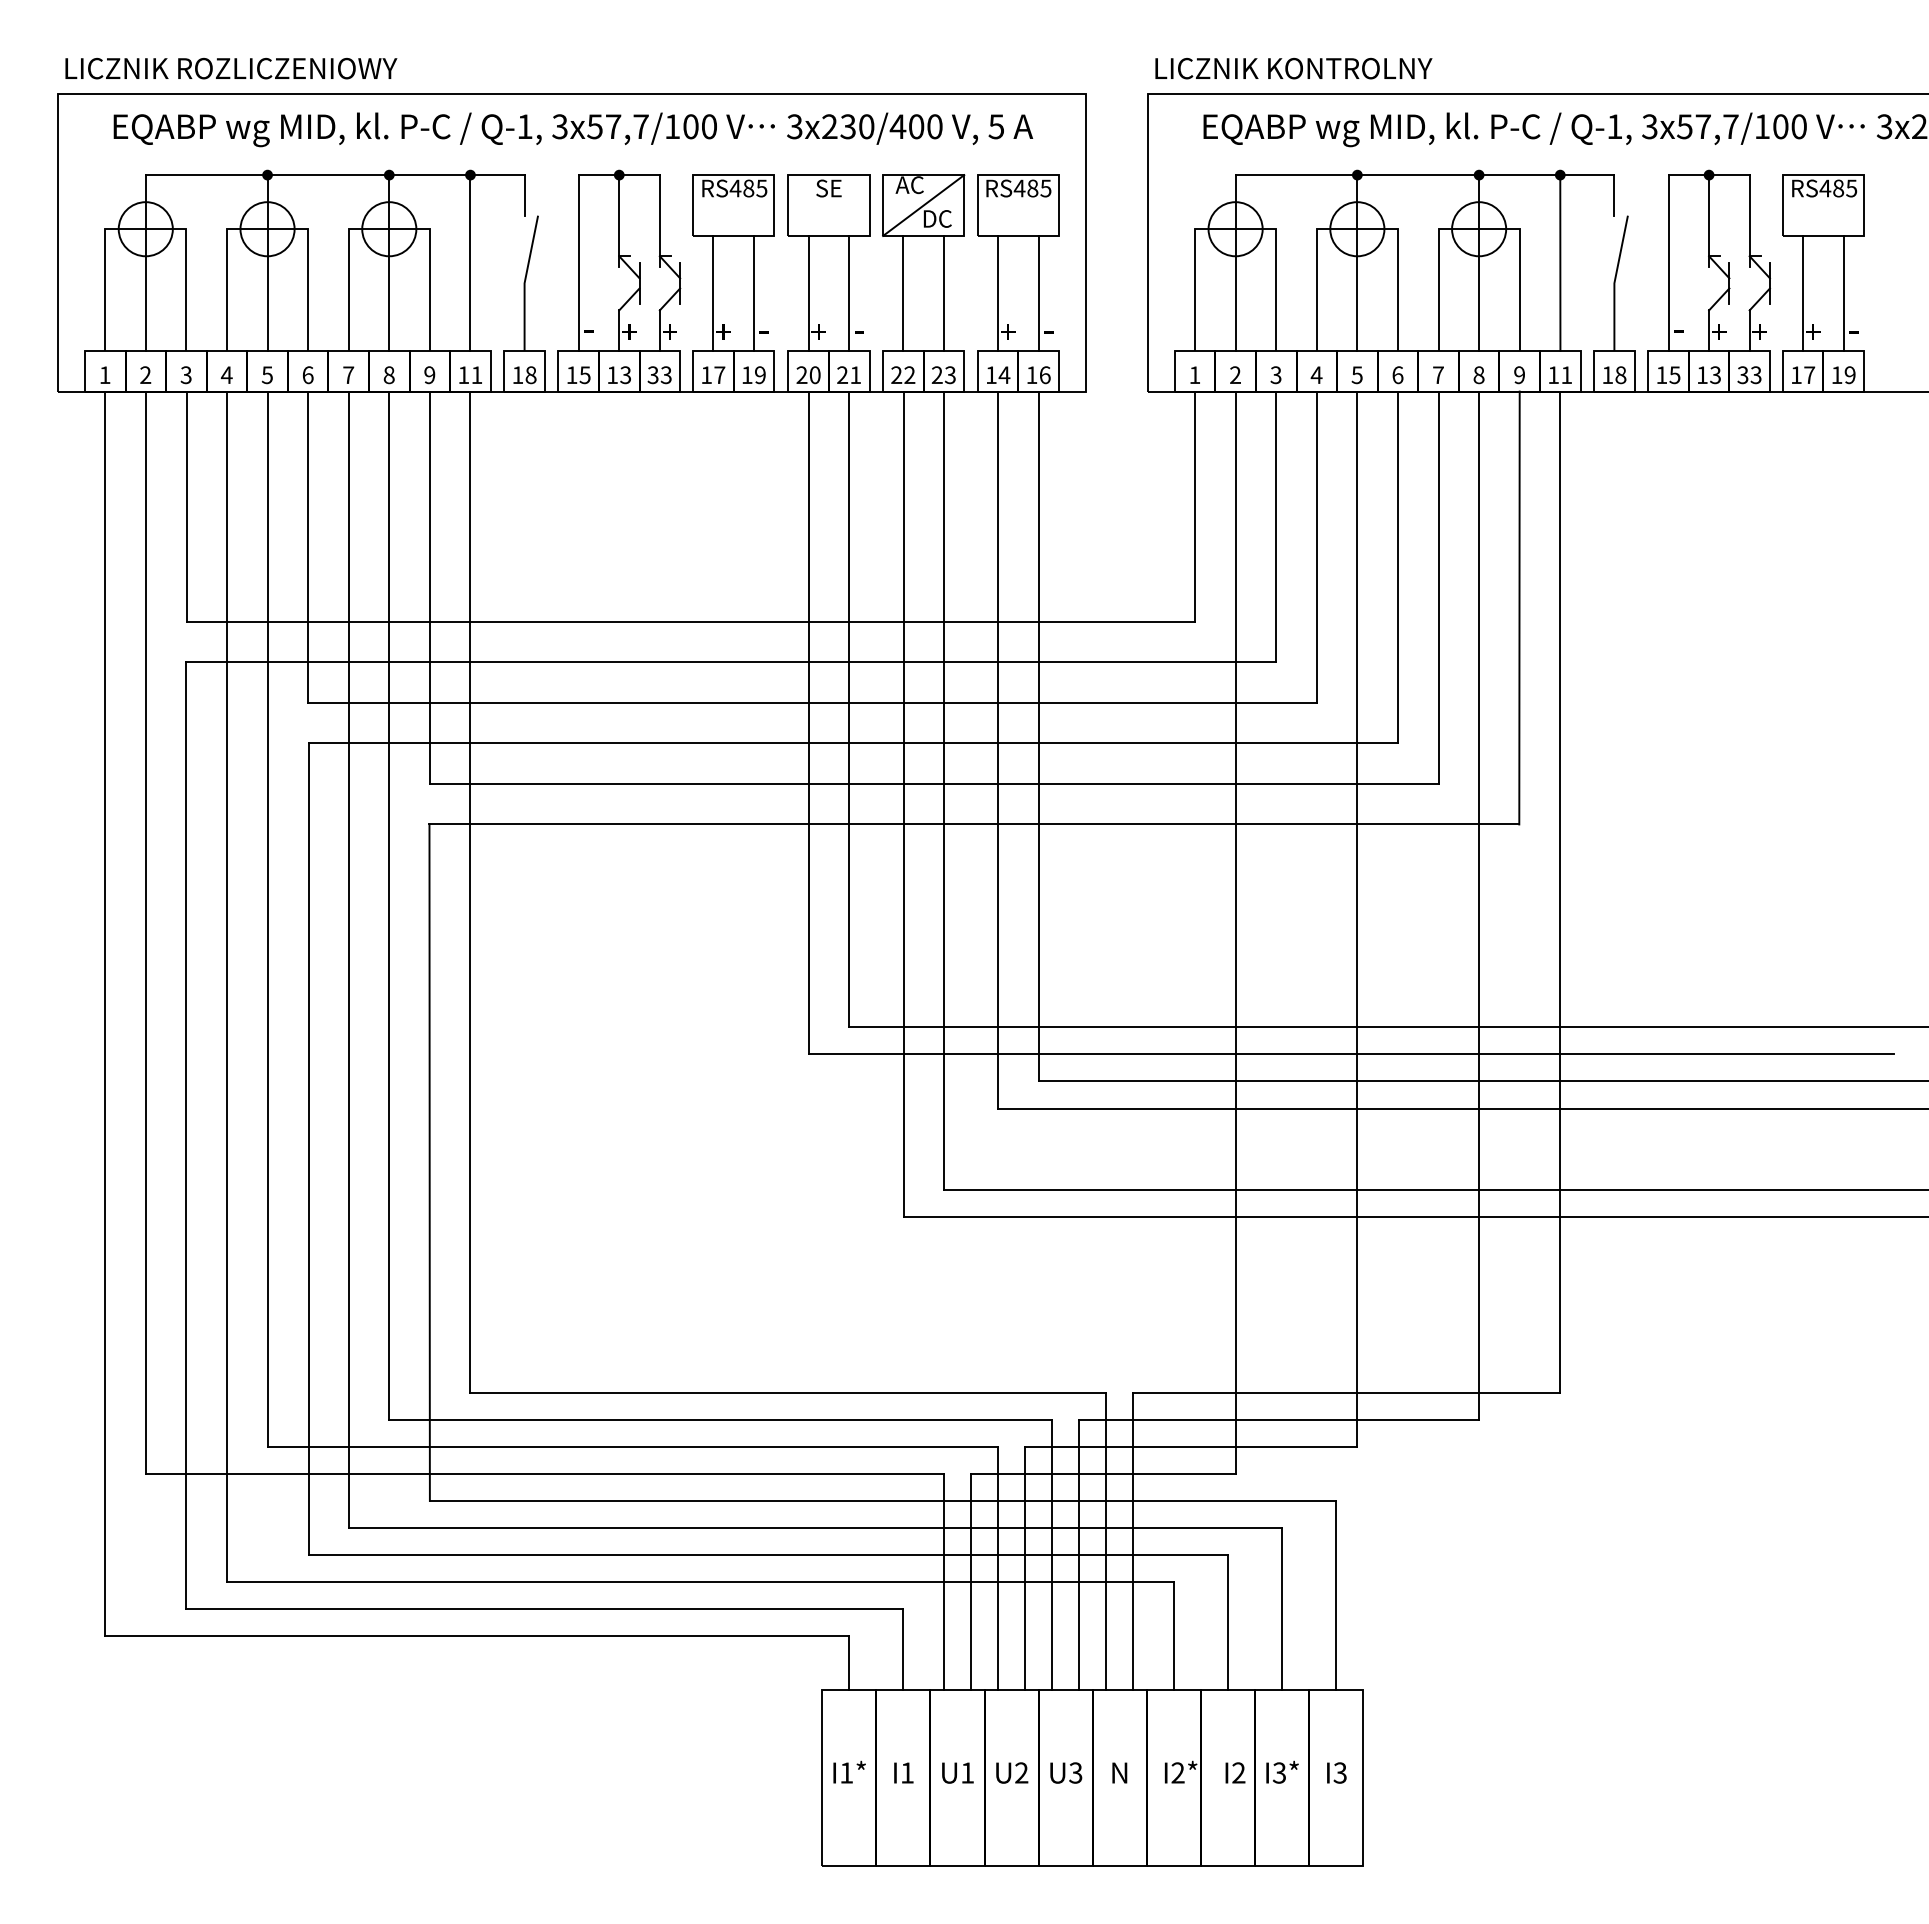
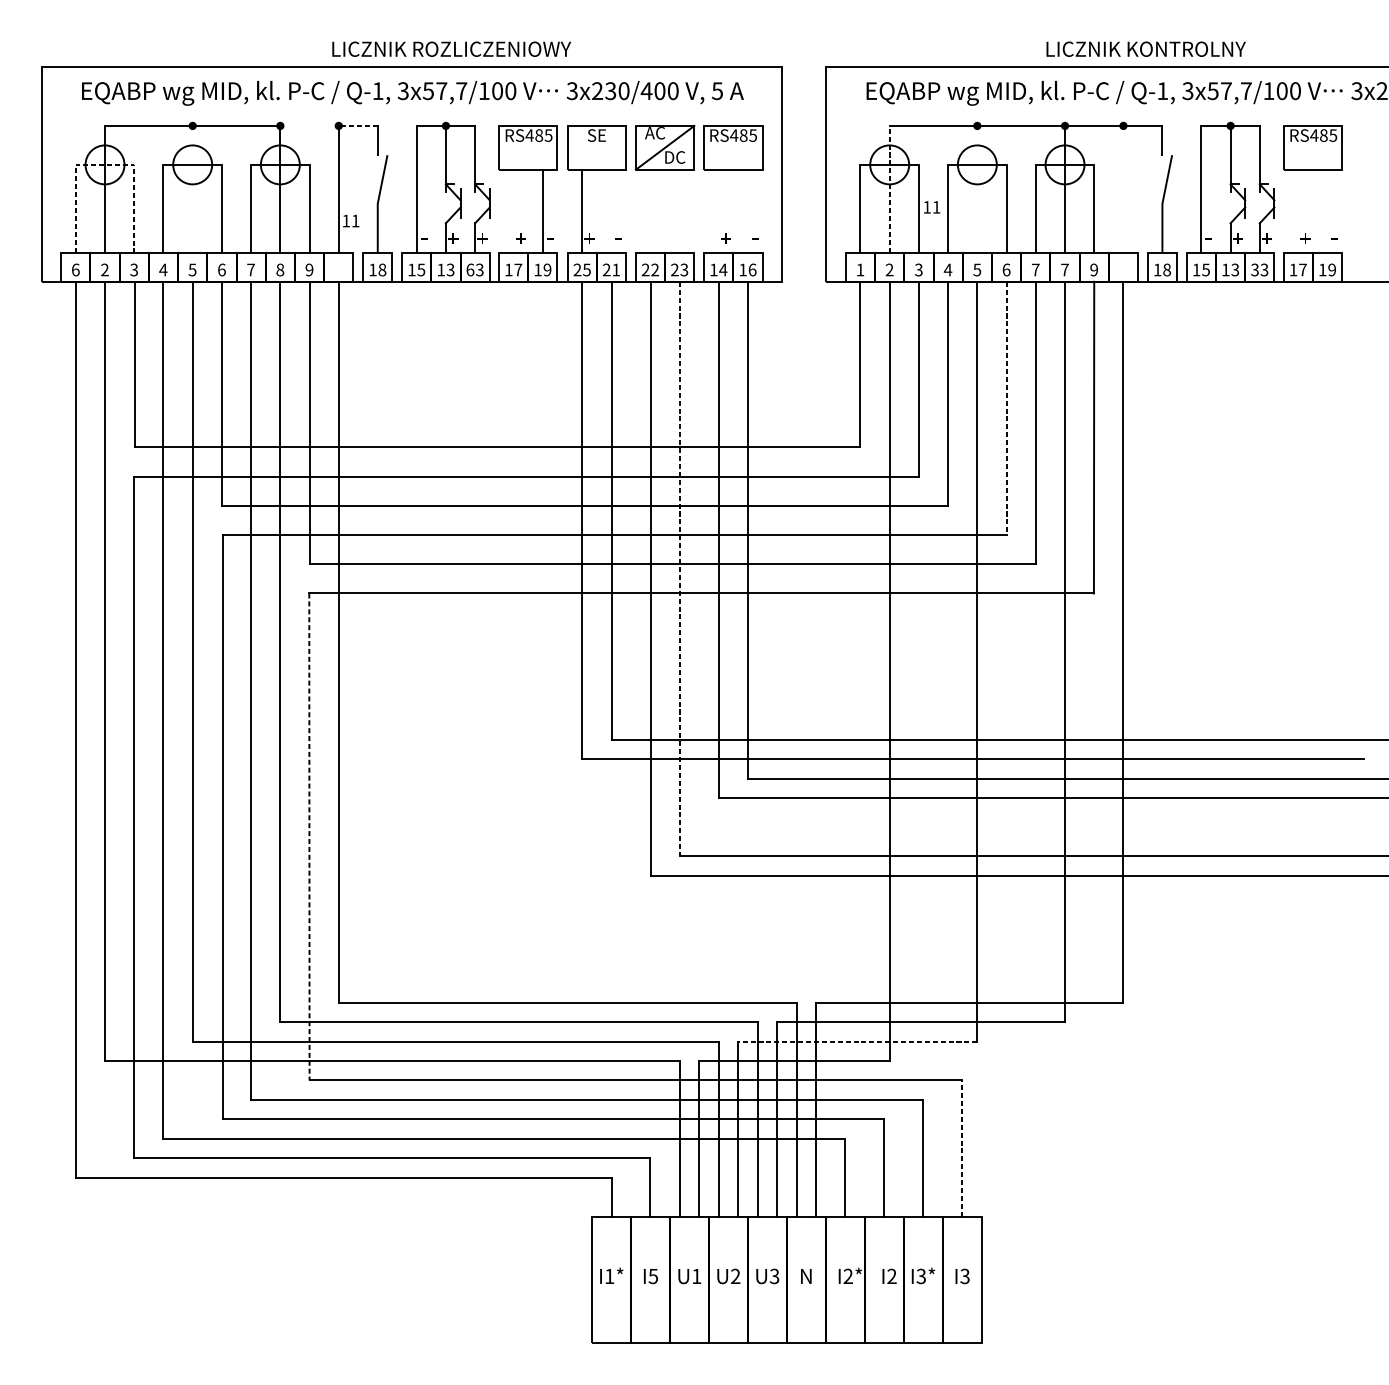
text: (231, 68) -> (451, 49), moved
text: (1293, 68) -> (1145, 49), moved
line: (429, 175) -> (309, 126), removed
line: (499, 175) -> (359, 126), solid -> dashed
line: (145, 229) -> (104, 165), solid -> dashed
line: (1235, 263) -> (889, 189), solid -> dashed
line: (267, 264) -> (192, 190), removed
line: (1357, 264) -> (977, 190), removed
line: (1560, 264) -> (1123, 190), removed
line: (713, 292) -> (513, 210), removed
line: (849, 292) -> (611, 210), removed
line: (903, 292) -> (650, 210), removed
line: (943, 292) -> (679, 210), removed
line: (998, 292) -> (718, 210), removed
line: (1038, 292) -> (747, 210), removed
line: (1803, 292) -> (1298, 210), removed
line: (1843, 292) -> (1327, 210), removed
text: (470, 374) -> (351, 220), moved
text: (814, 374) -> (586, 269), 20 -> 25
text: (1560, 374) -> (932, 206), moved
text: (105, 375) -> (76, 270), 1 -> 6
text: (652, 375) -> (469, 270), 33 -> 63
text: (1478, 375) -> (1064, 270), 8 -> 7
line: (1397, 567) -> (1006, 408), solid -> dashed
line: (943, 791) -> (679, 569), solid -> dashed
line: (429, 1163) -> (309, 837), solid -> dashed
line: (1190, 1446) -> (857, 1041), solid -> dashed
line: (1336, 1595) -> (962, 1148), solid -> dashed
text: (906, 1772) -> (652, 1276), I1 -> I5

